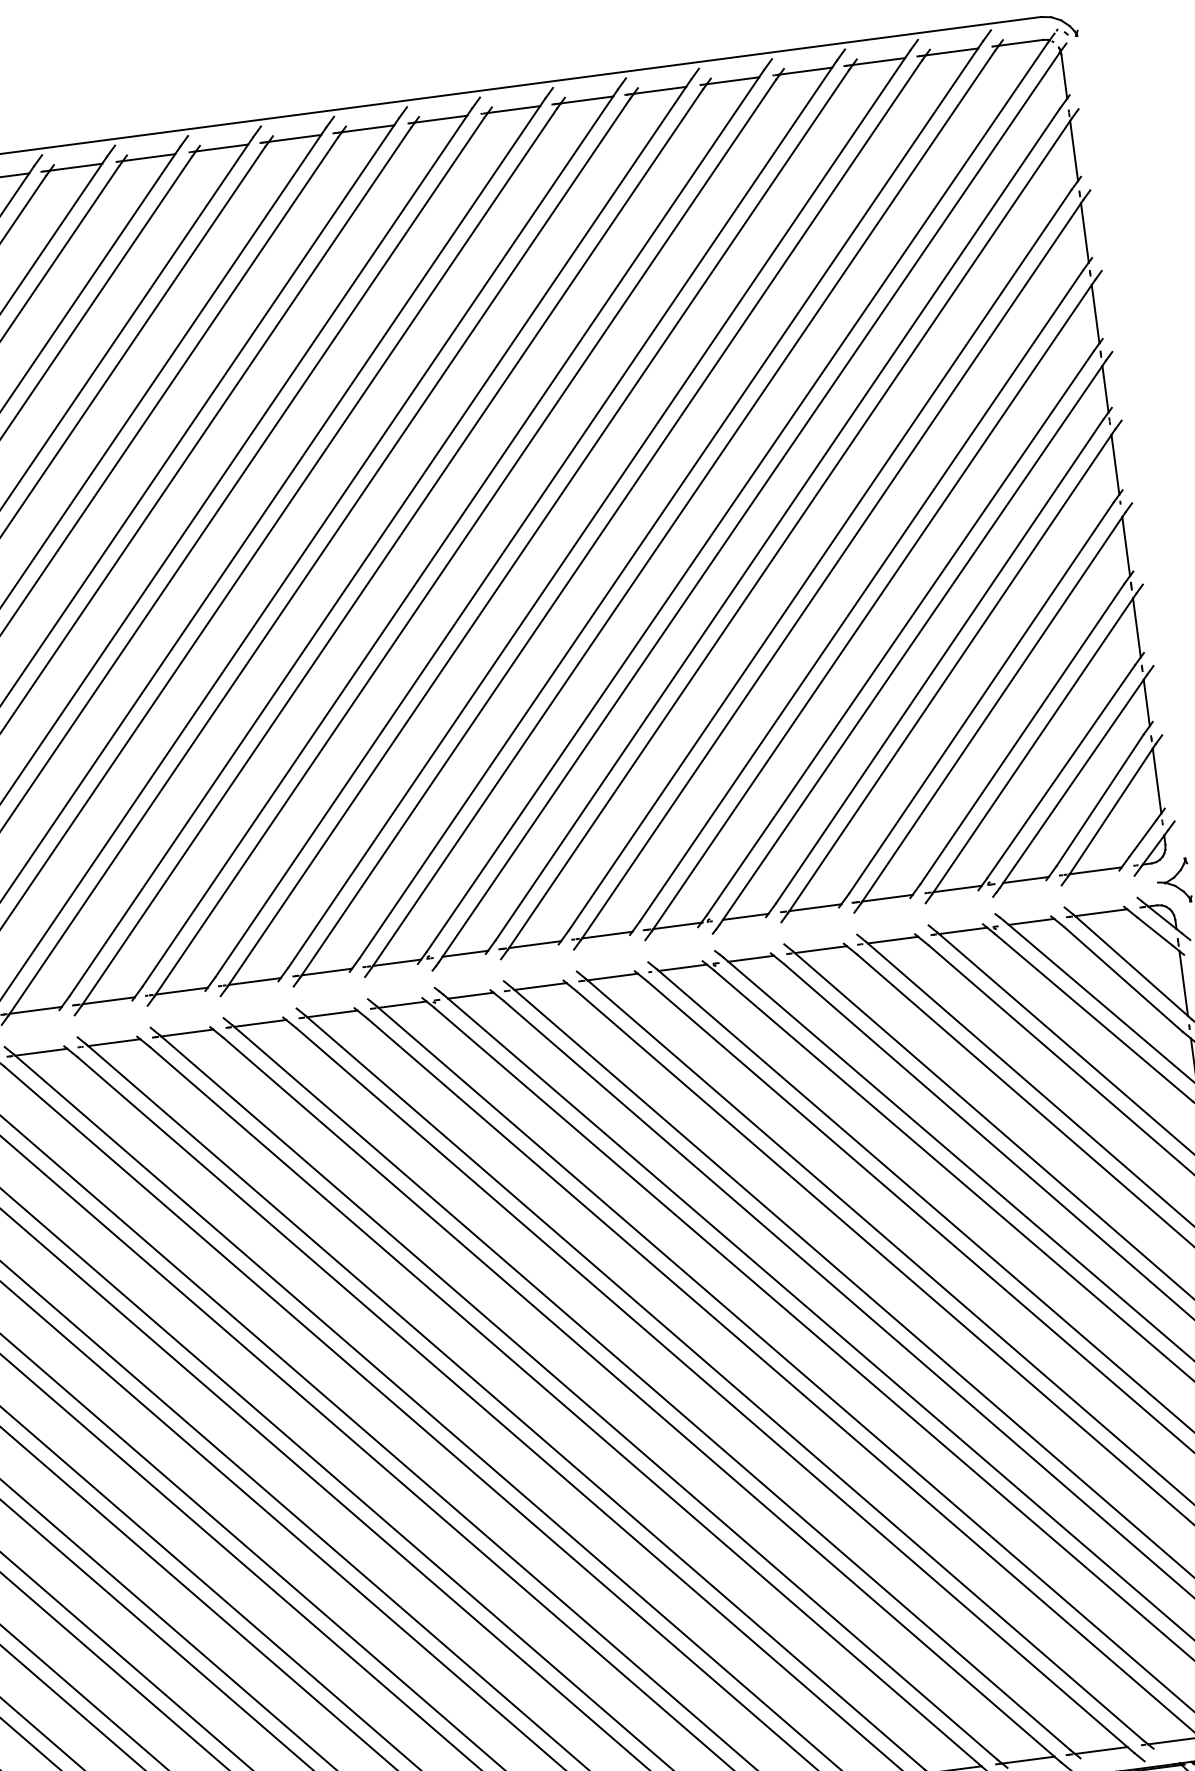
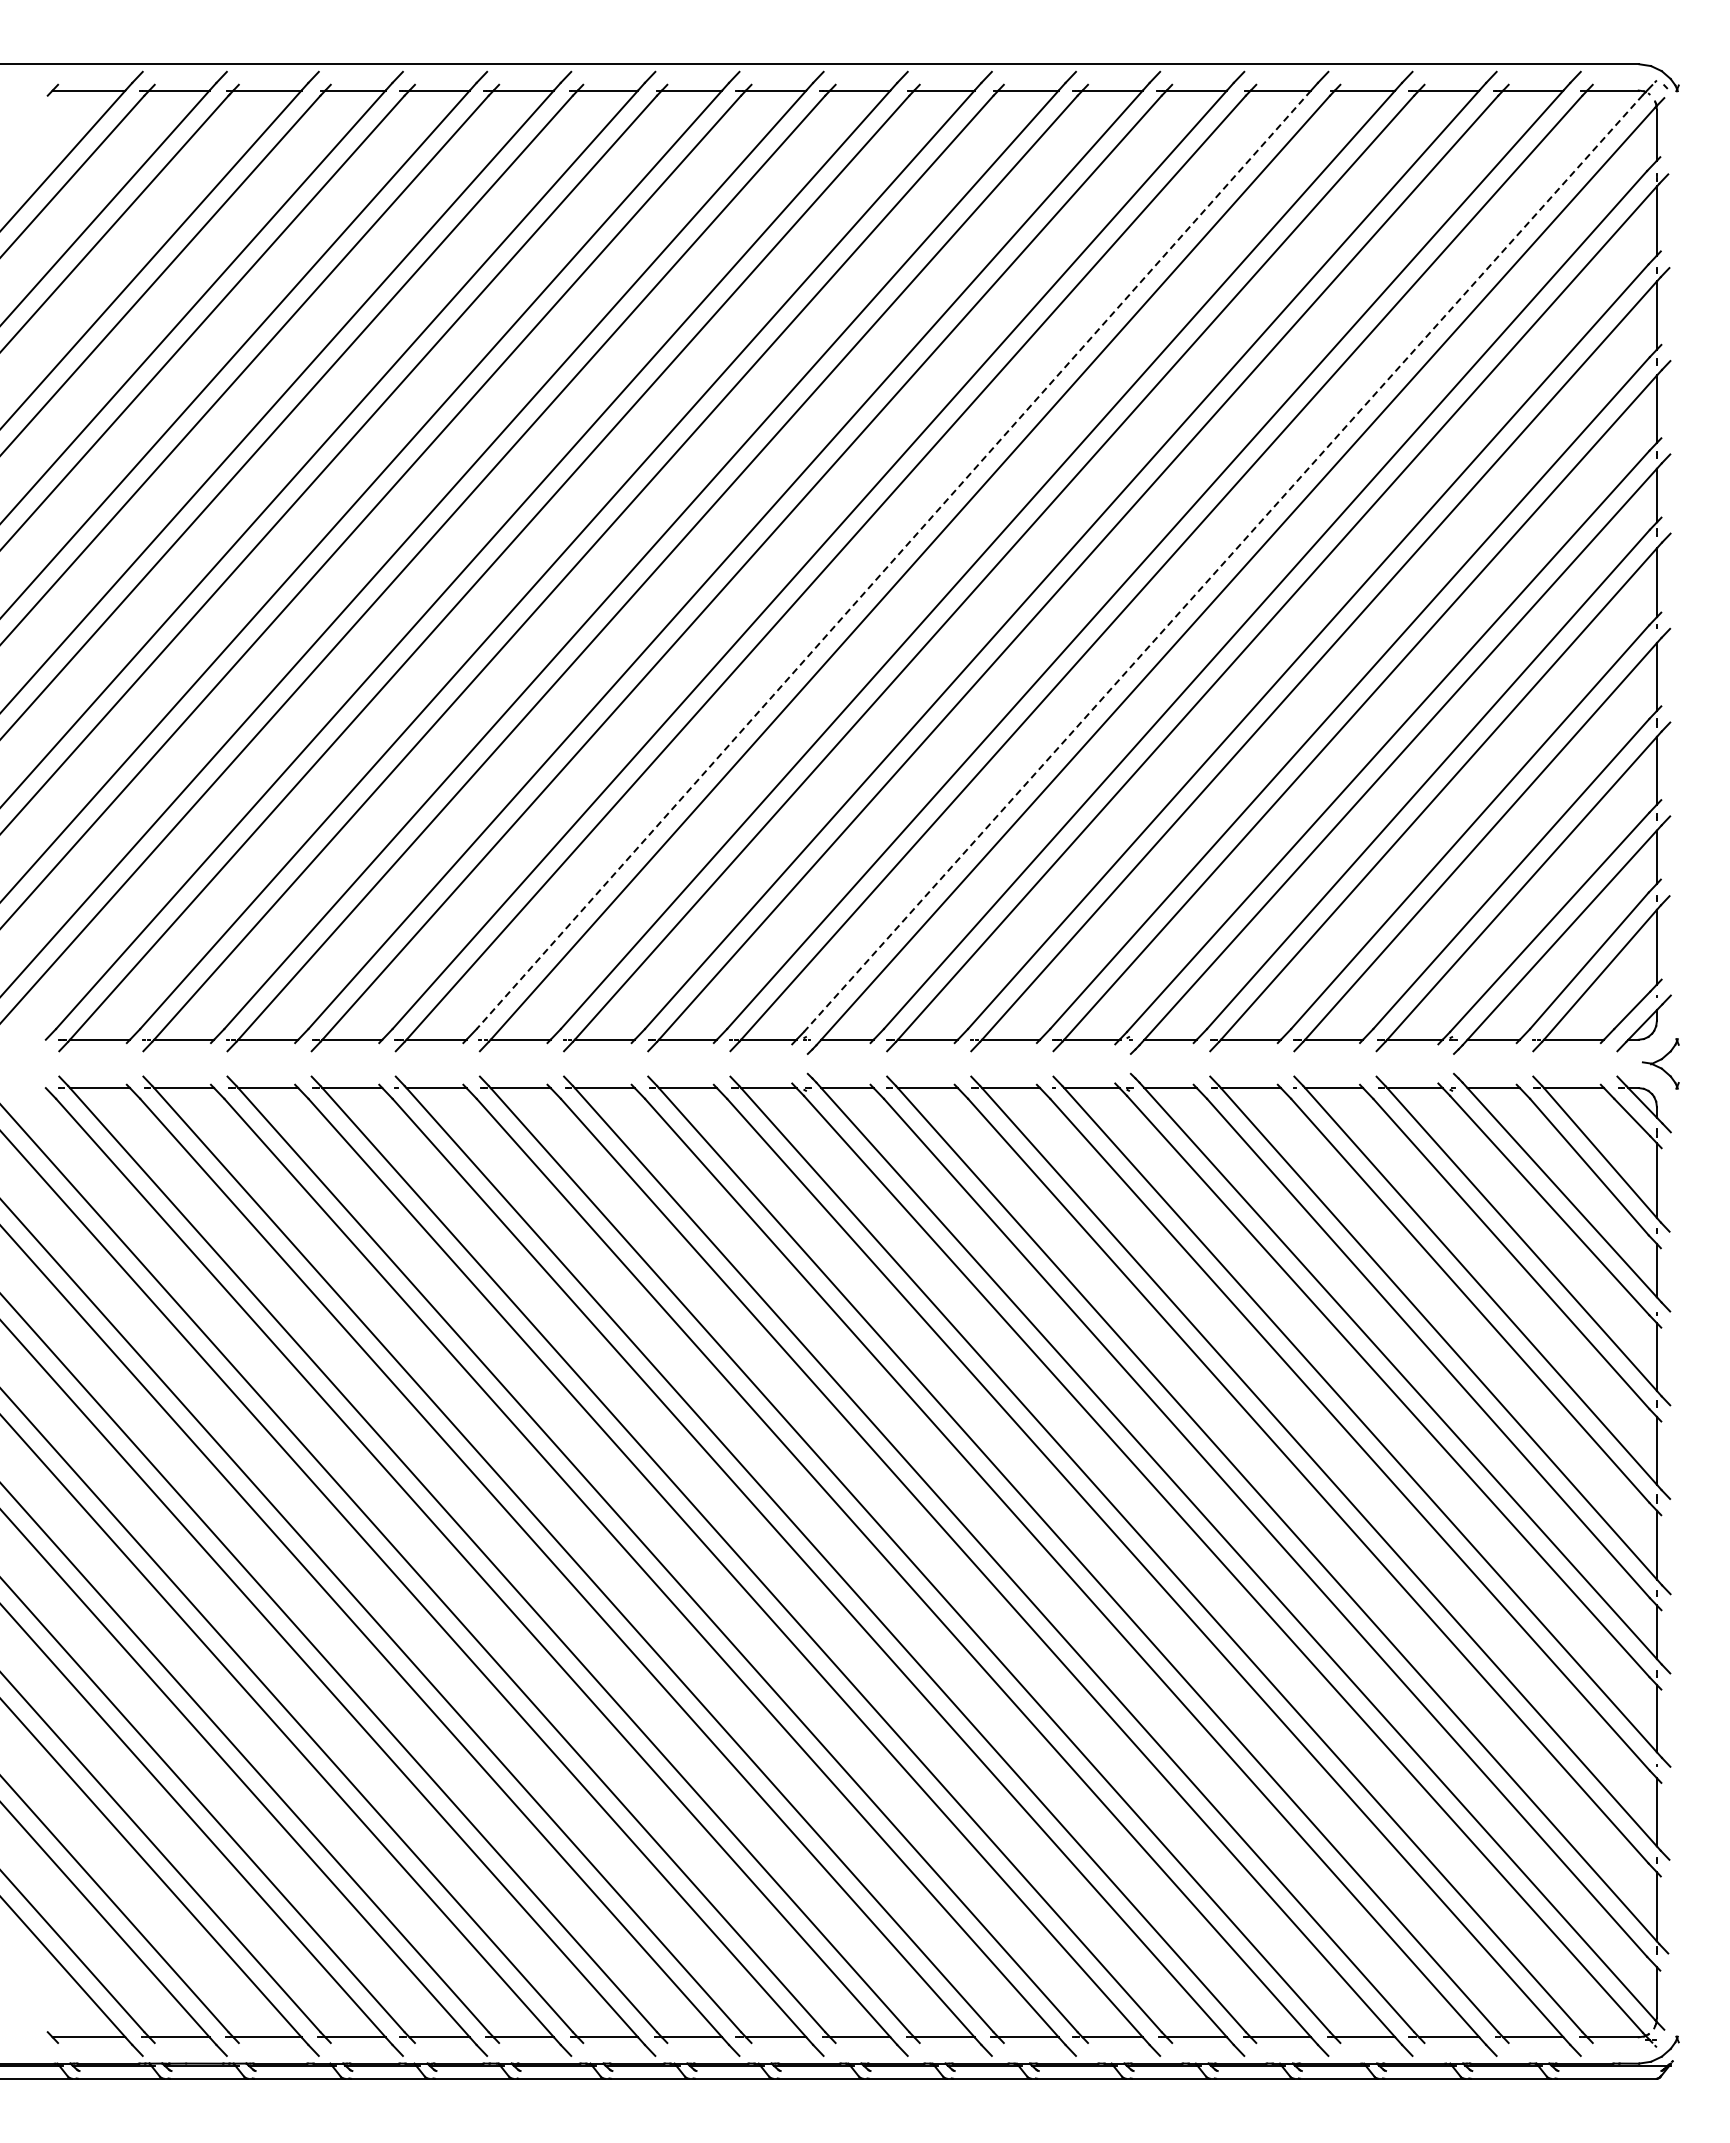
line: (737, 497) -> (1223, 563), solid -> dashed
line: (450, 531) -> (893, 559), solid -> dashed

